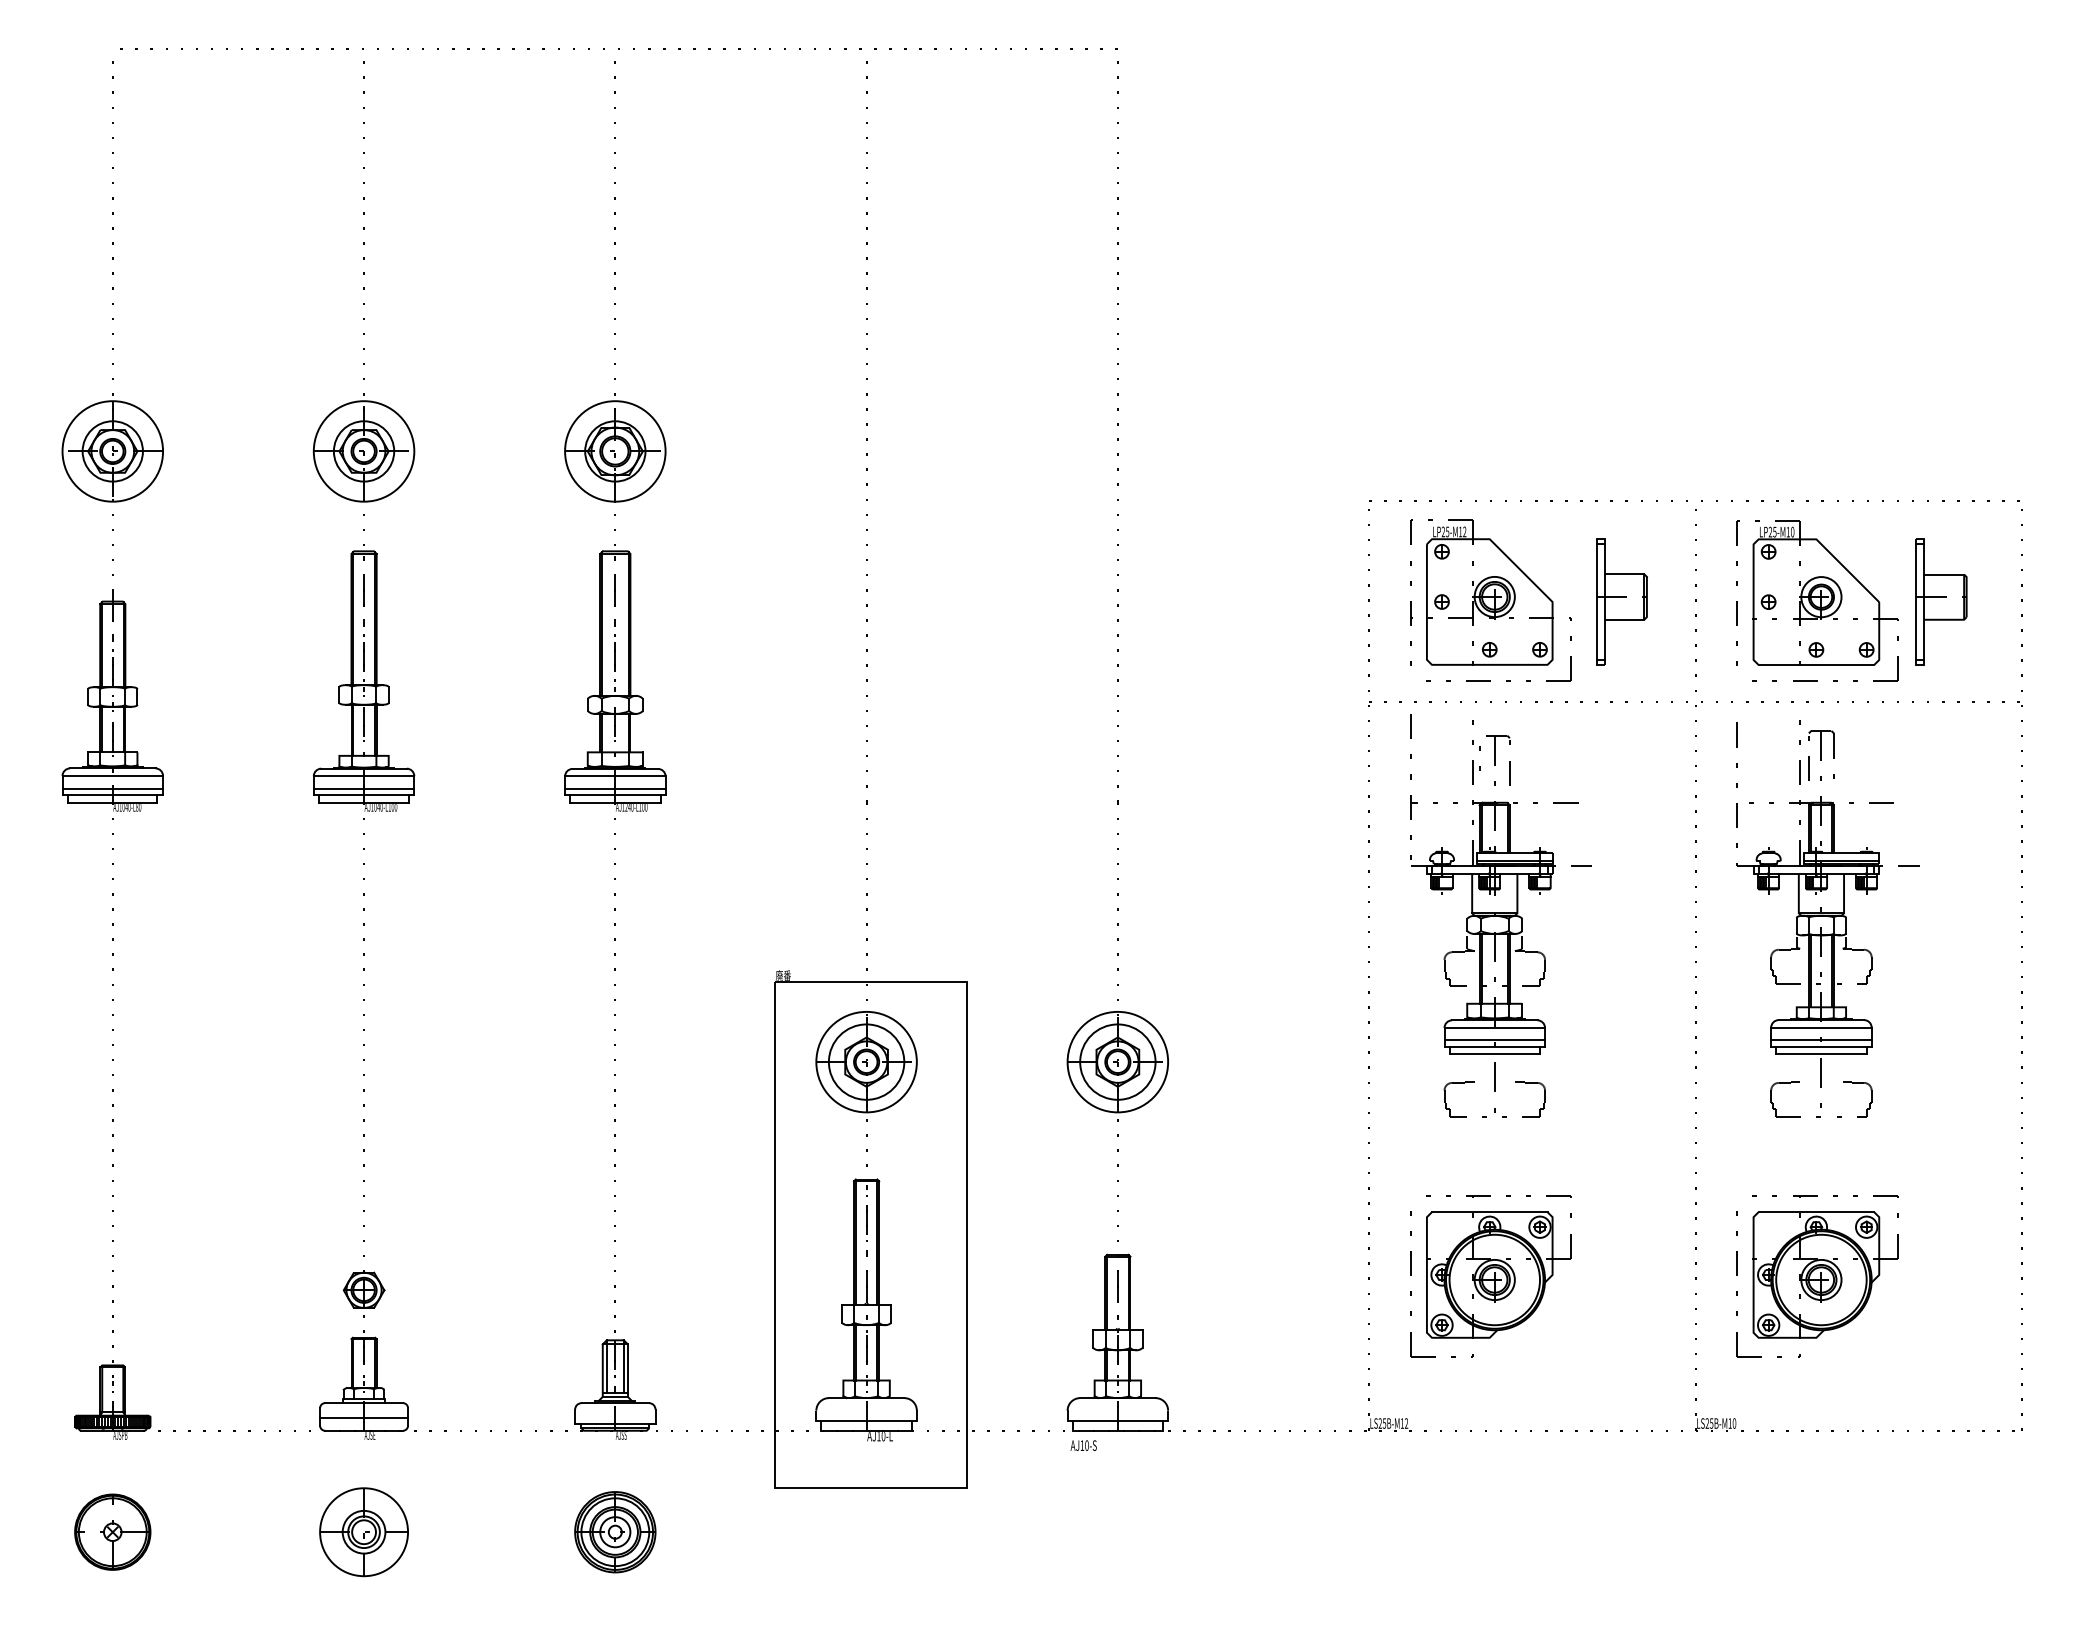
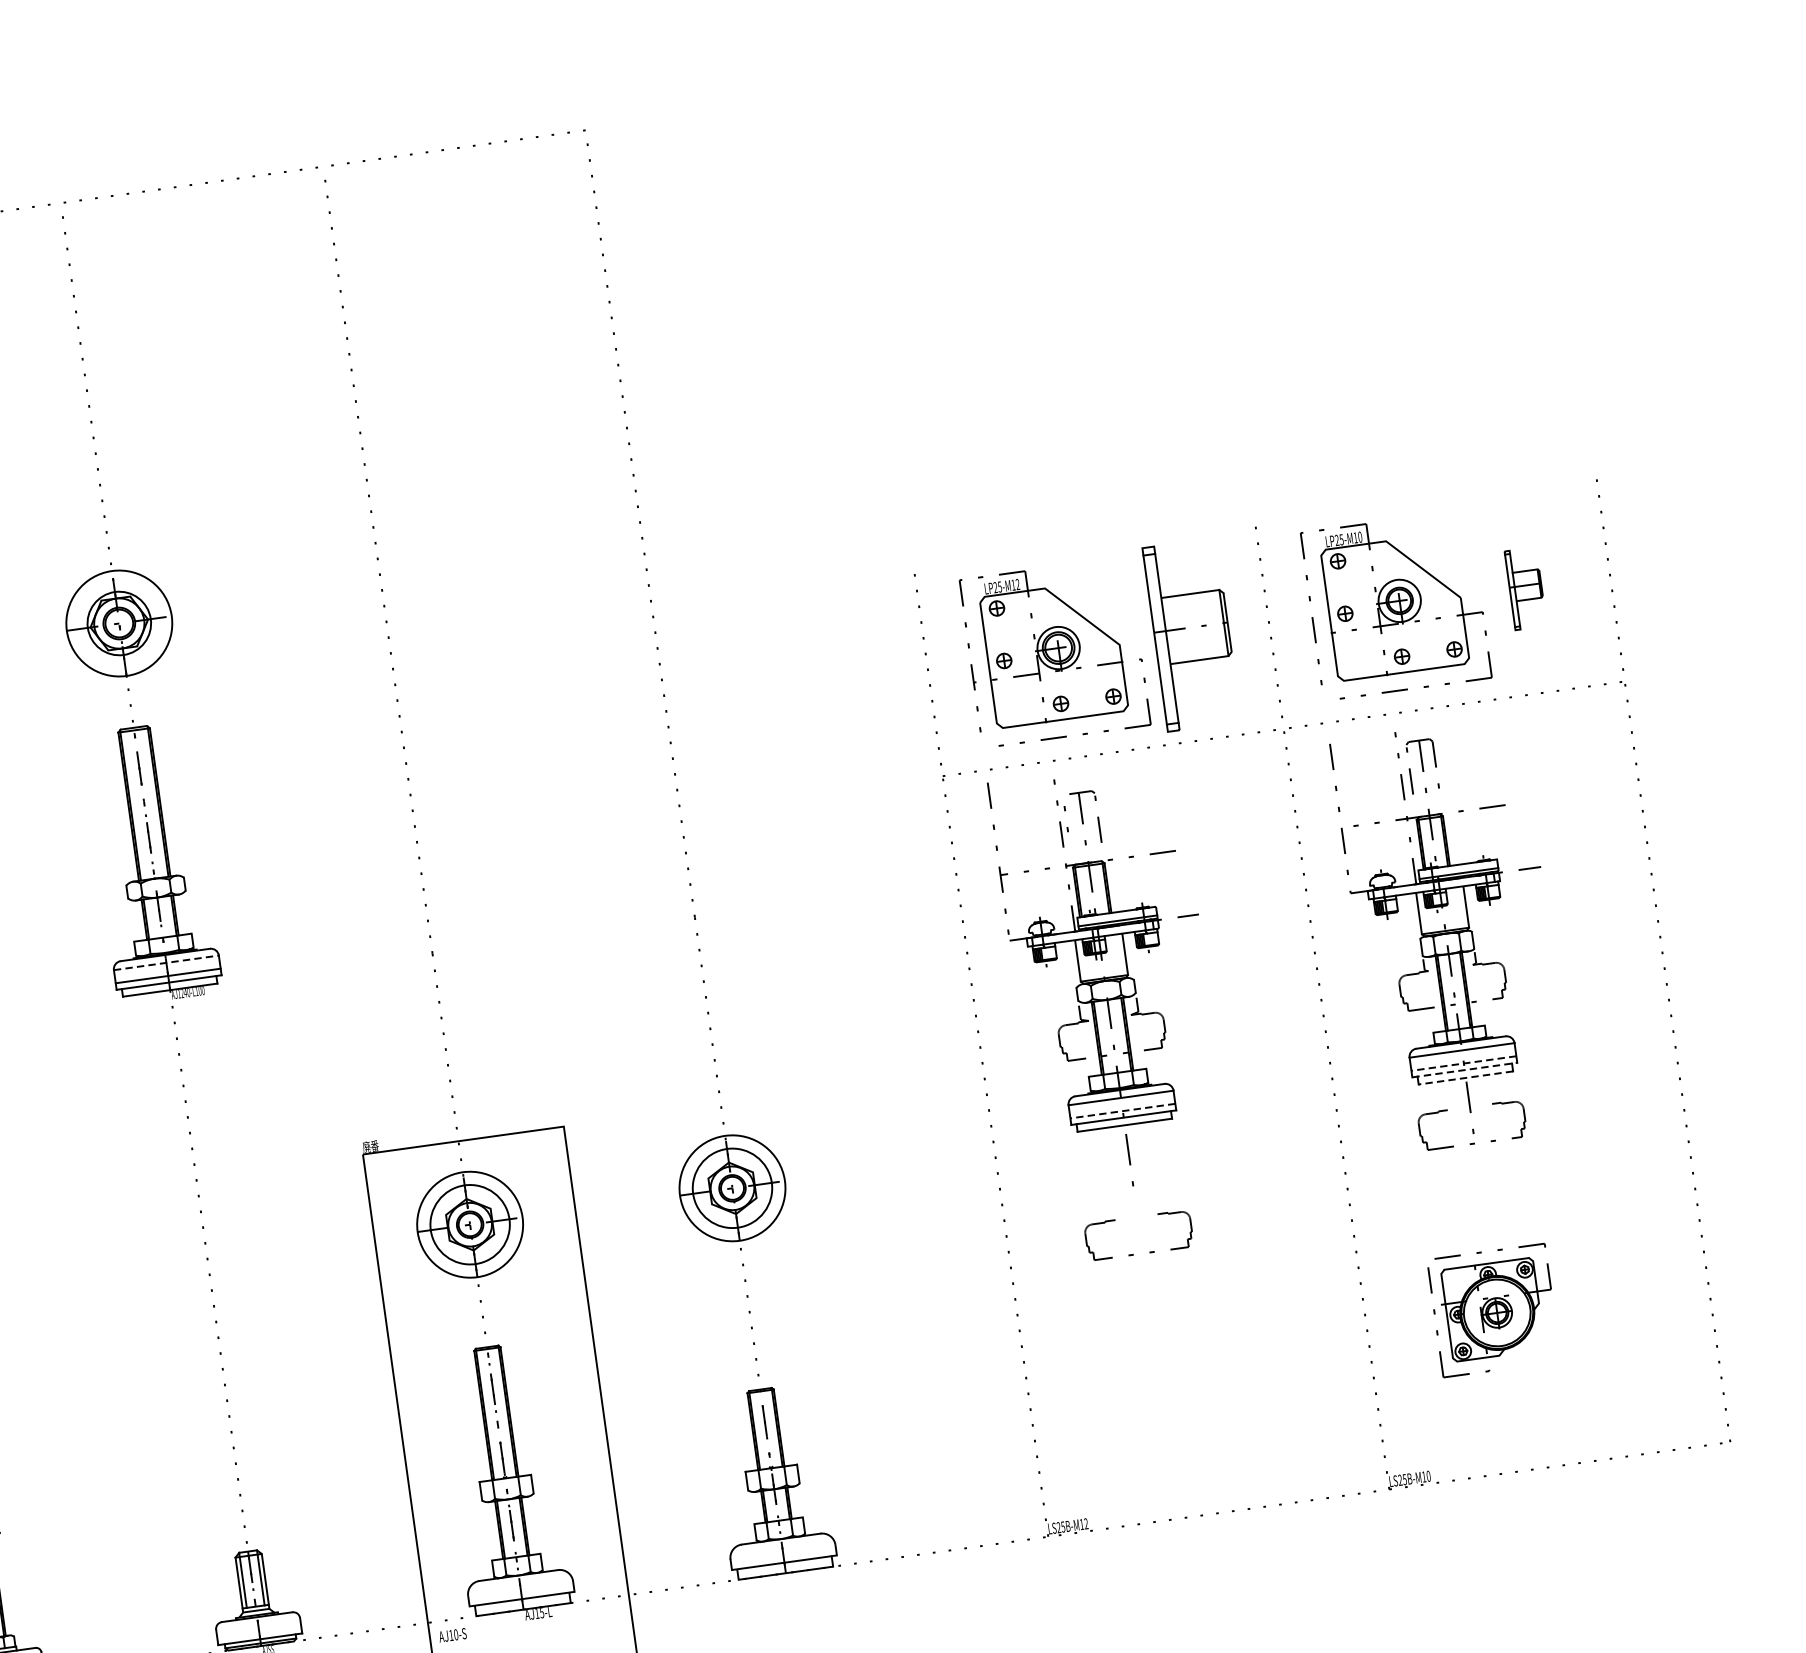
line: (1687, 500) -> (1245, 519), removed
part: (1621, 601) -> (1191, 634), size x1.4
part: (1941, 601) -> (1525, 588), size x0.6
line: (615, 776) -> (166, 962), solid -> dashed
line: (1494, 1040) -> (1122, 1111), solid -> dashed
line: (1820, 1040) -> (1462, 1063), solid -> dashed
line: (1821, 1046) -> (1464, 1070), solid -> dashed
line: (1820, 1054) -> (1465, 1078), solid -> dashed
part: (1486, 1116) -> (1132, 1254), moved
part: (1490, 1276) -> (1152, 1358), removed
part: (1817, 1276) -> (1494, 1310), size x0.7
text: (883, 1436) -> (542, 1613), AJ10-L -> AJ15-L
text: (1083, 1445) -> (452, 1635), moved

